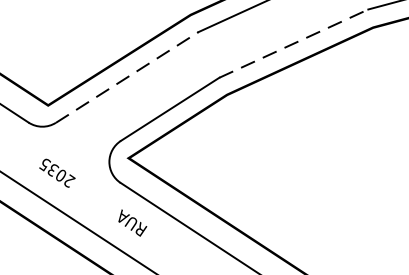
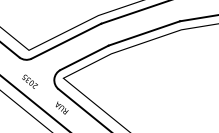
line: (294, 43) -> (144, 33), dashed -> solid
line: (127, 78) -> (66, 41), dashed -> solid

